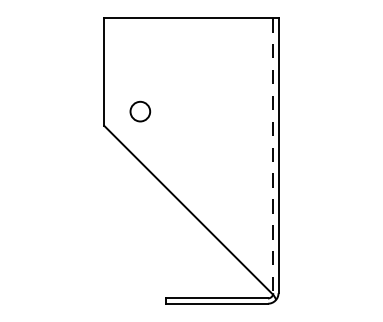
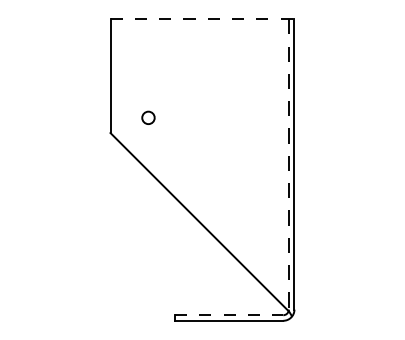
line: (191, 18) -> (202, 19), solid -> dashed
circle: (140, 111) -> (148, 117), size x0.6
line: (217, 298) -> (229, 315), solid -> dashed

